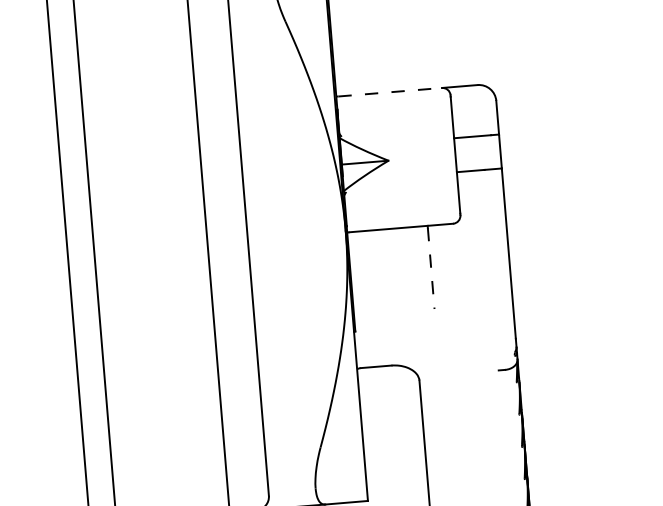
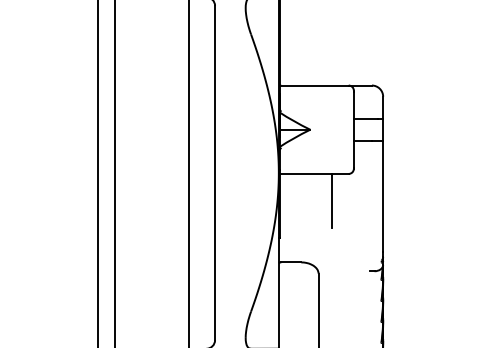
line: (390, 92) -> (315, 85), dashed -> solid
line: (431, 269) -> (332, 202), dashed -> solid

